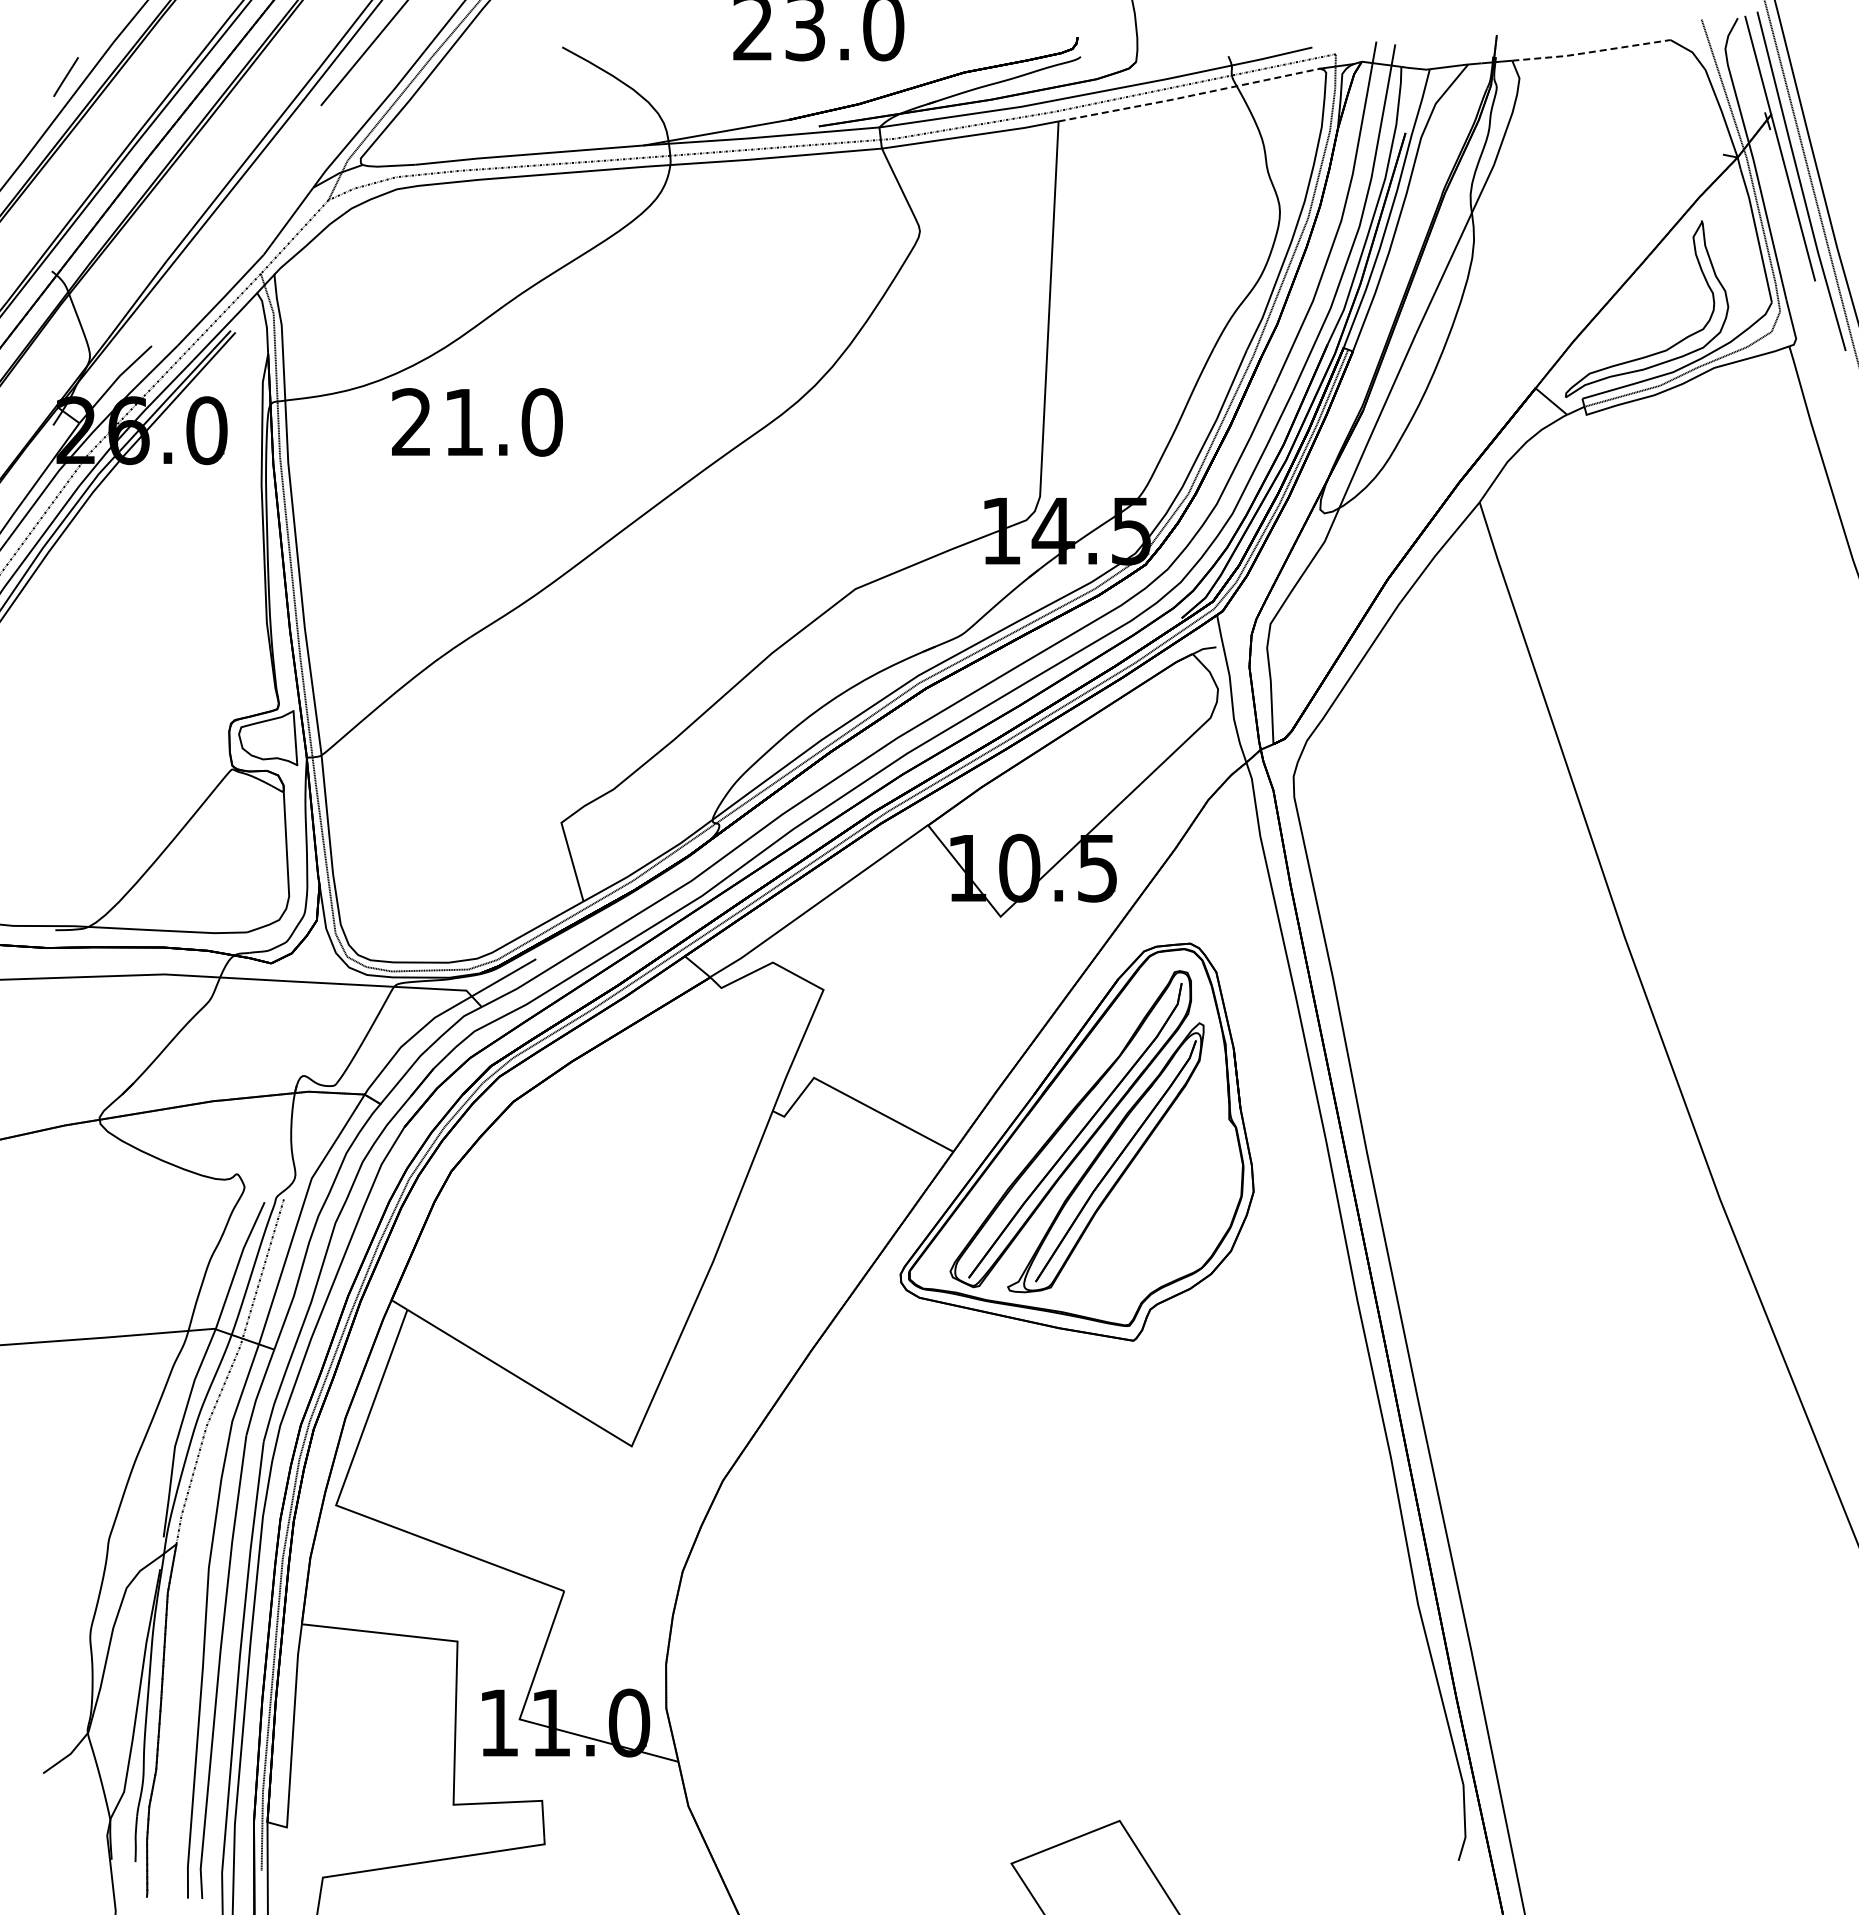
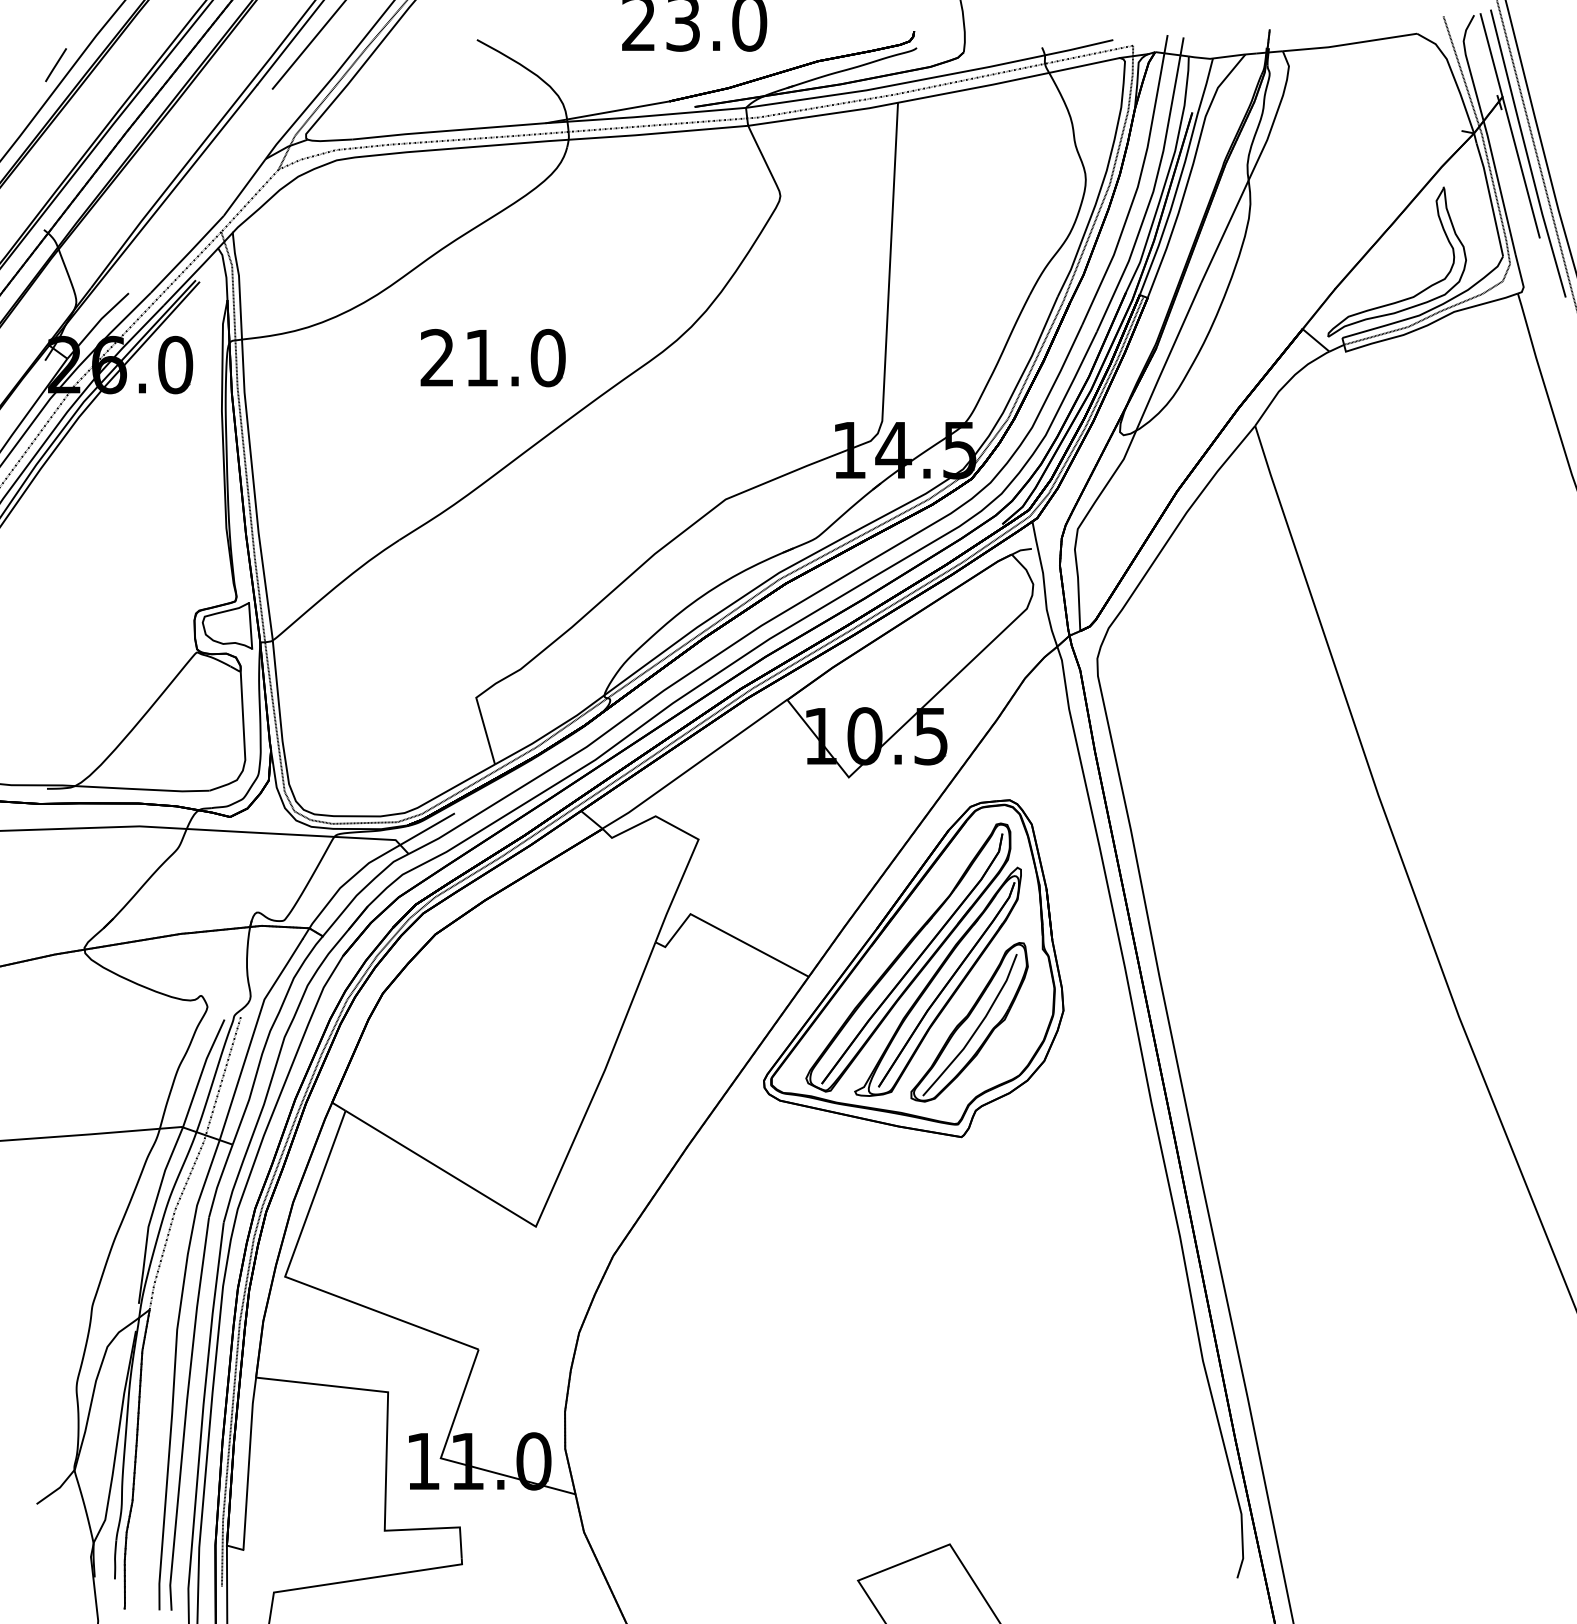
line: (1590, 52) -> (1349, 44), dashed -> solid
line: (1190, 95) -> (1009, 80), dashed -> solid
text: (477, 422) -> (493, 358), moved
part: (1142, 1205) -> (969, 1022), added

